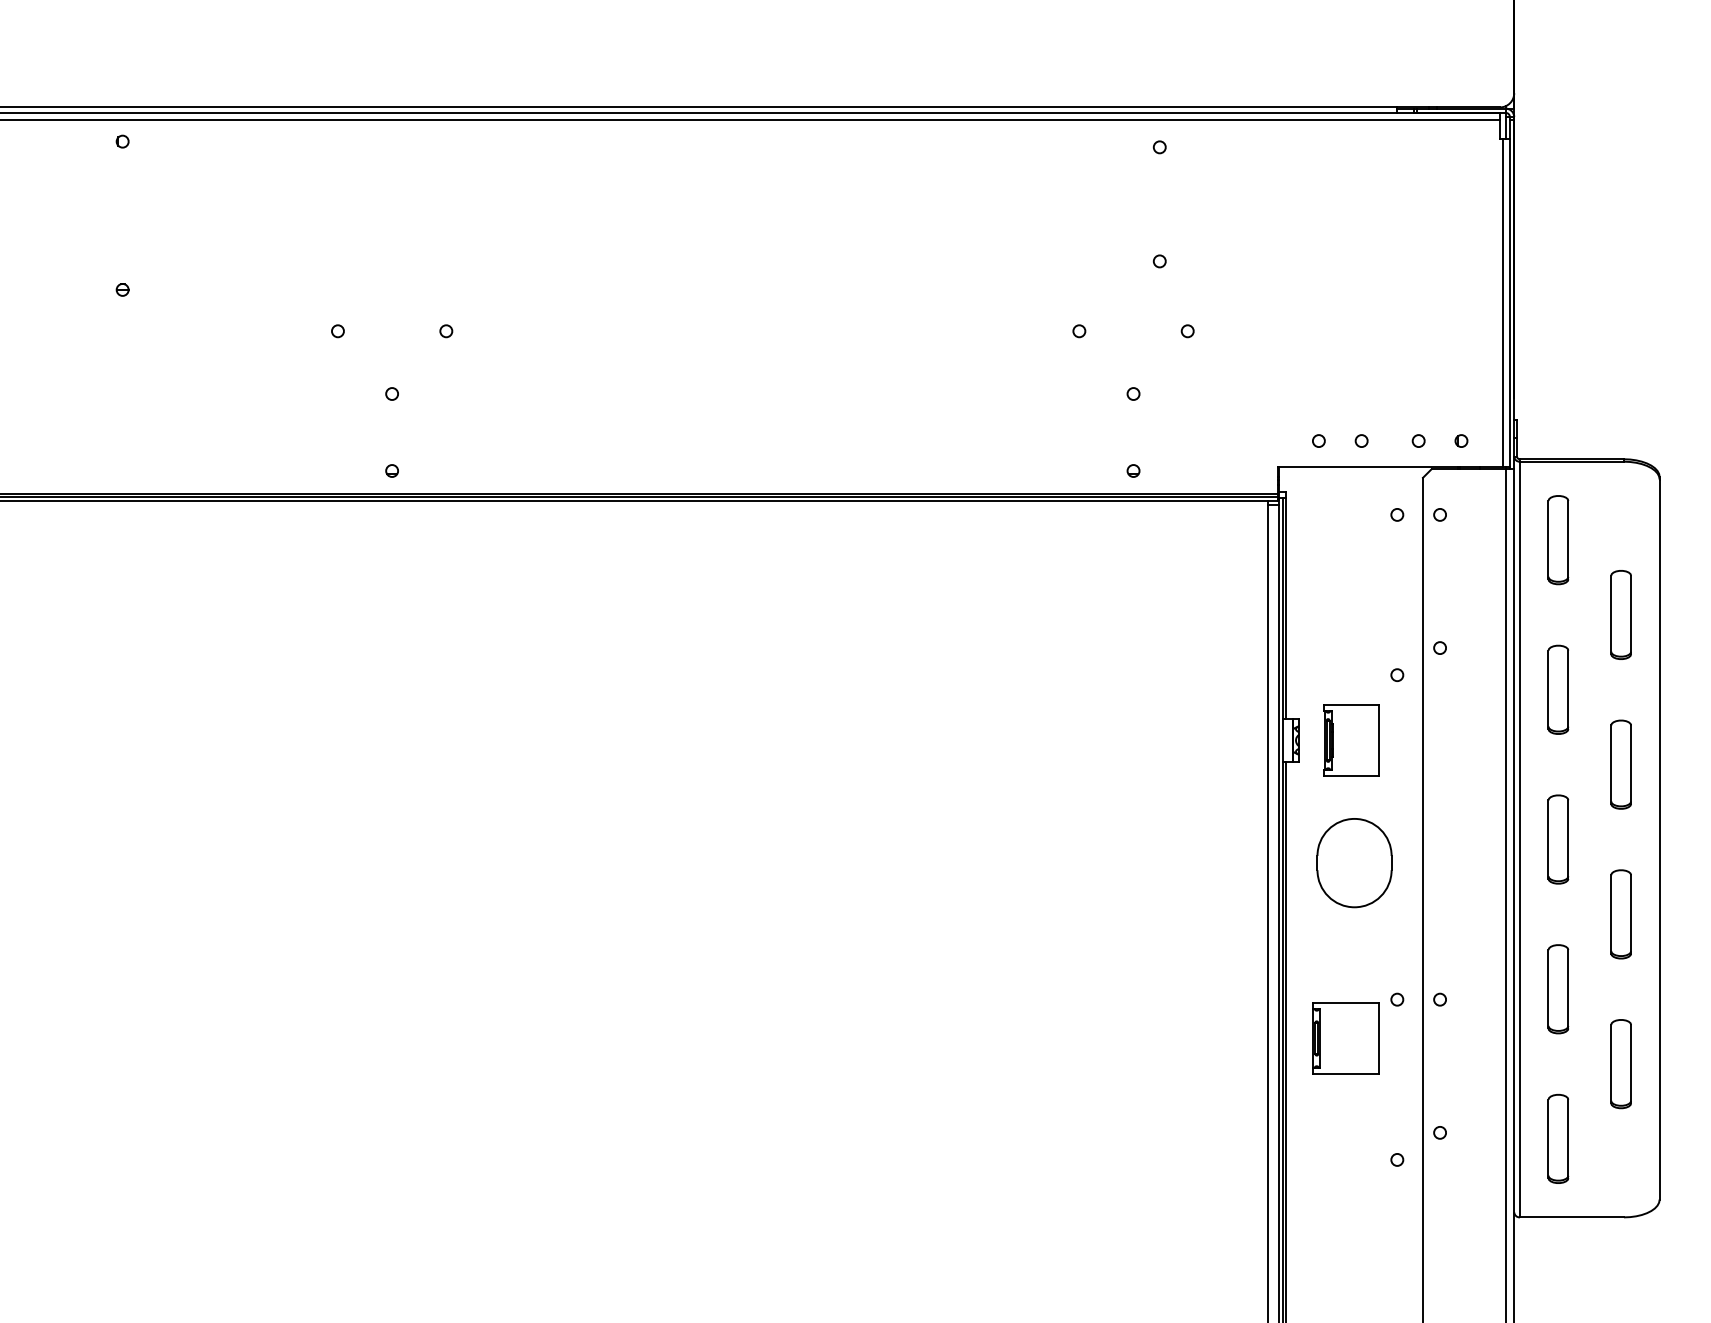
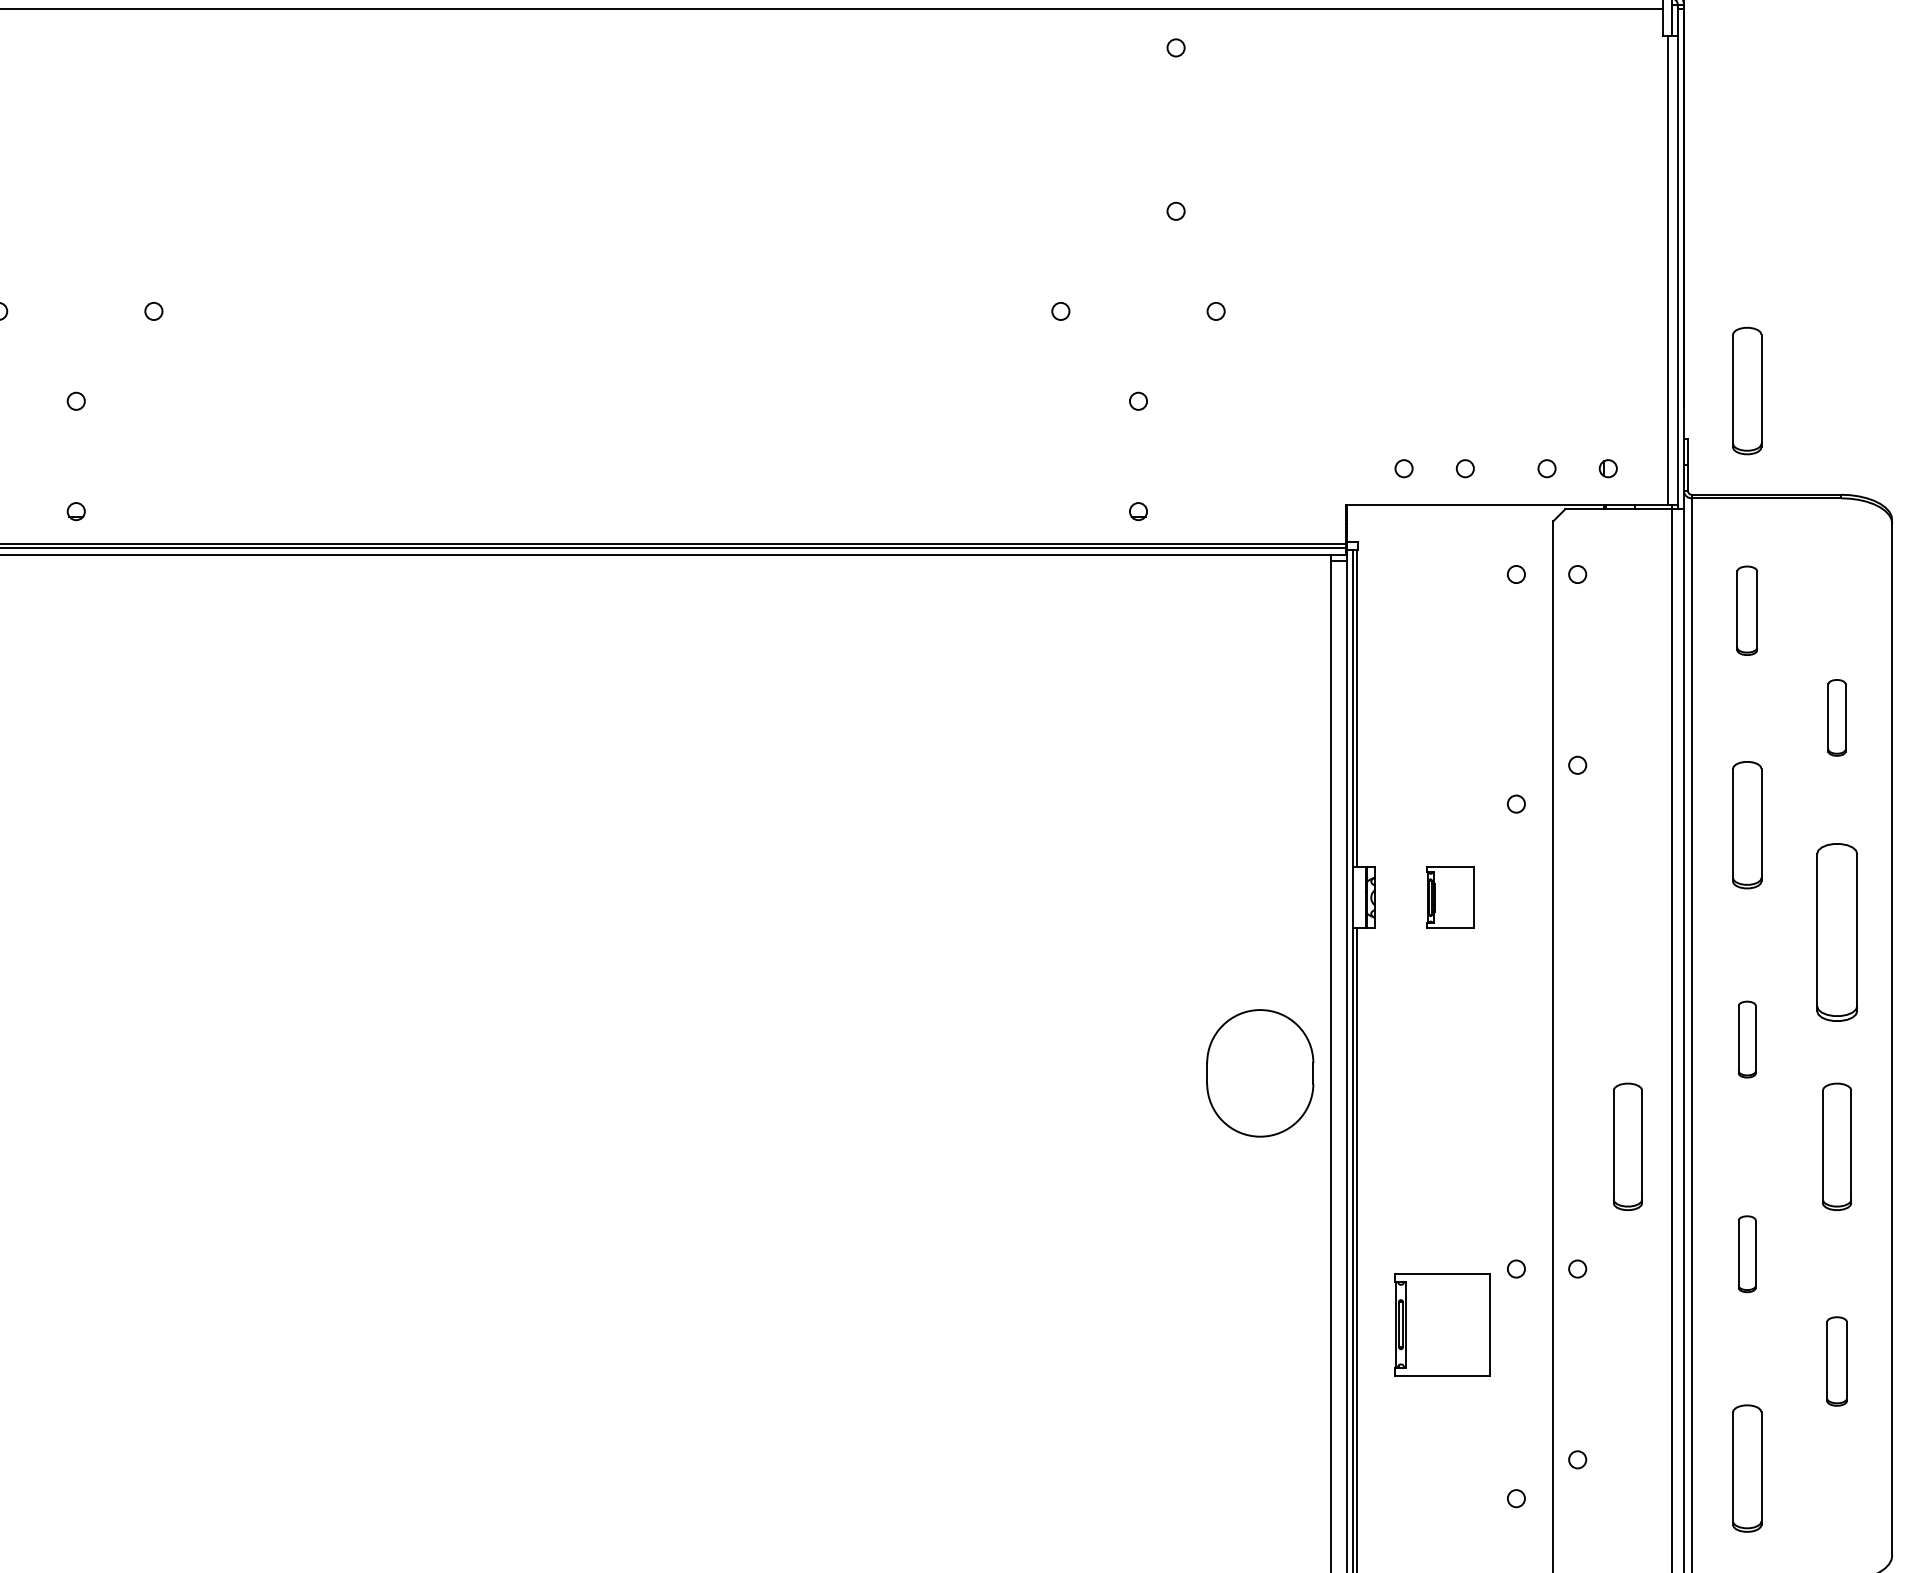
part: (1558, 386) -> (1747, 390), added
part: (1558, 540) -> (1747, 611), size x0.7
part: (1620, 614) -> (1836, 717), size x0.6
part: (1351, 740) -> (1450, 897), size x0.6
part: (1620, 764) -> (1836, 932), size x1.4
part: (1558, 839) -> (1747, 1039), size x0.6
part: (1354, 863) -> (1260, 1073), moved
part: (1474, 914) -> (1626, 1147), added
part: (1558, 989) -> (1747, 1254), size x0.6
part: (1620, 1064) -> (1836, 1361), size x0.7

